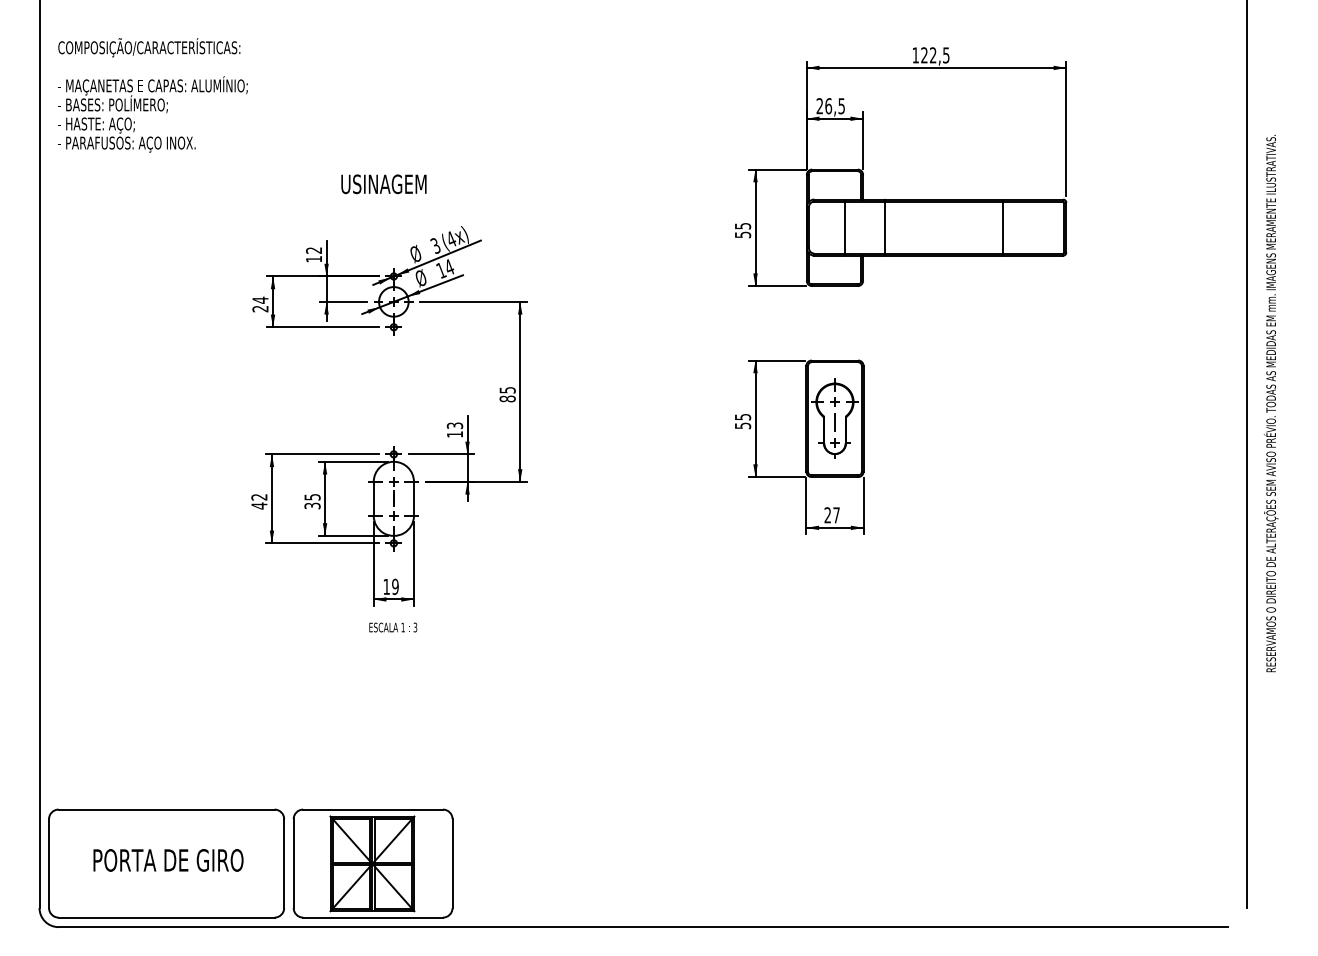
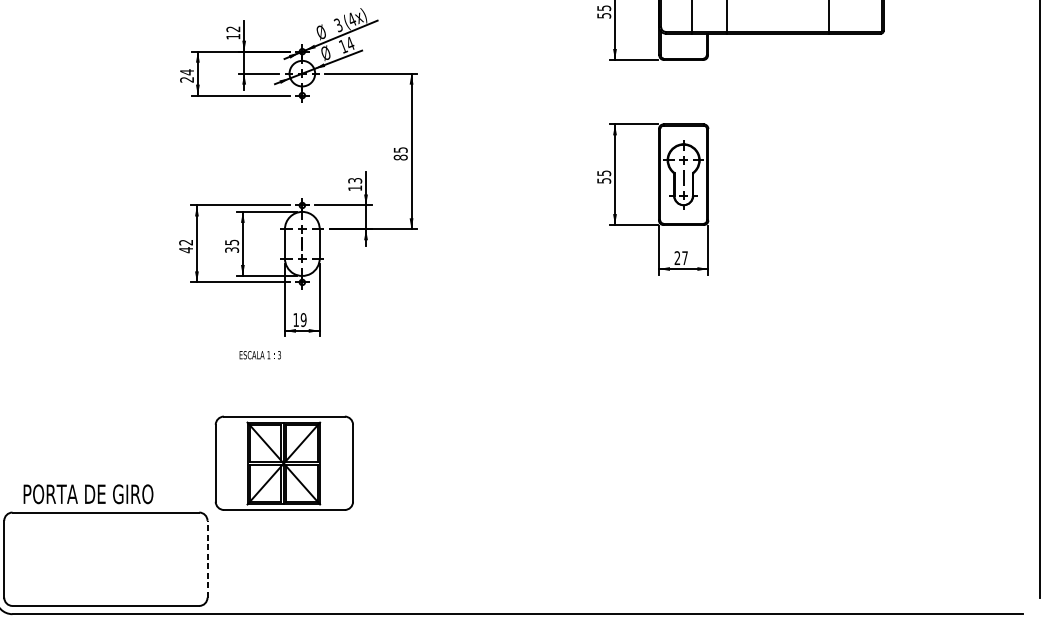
text: (393, 627) -> (260, 355), moved
text: (168, 860) -> (88, 494), moved
line: (284, 863) -> (207, 559), solid -> dashed
part: (372, 863) -> (283, 463), moved

